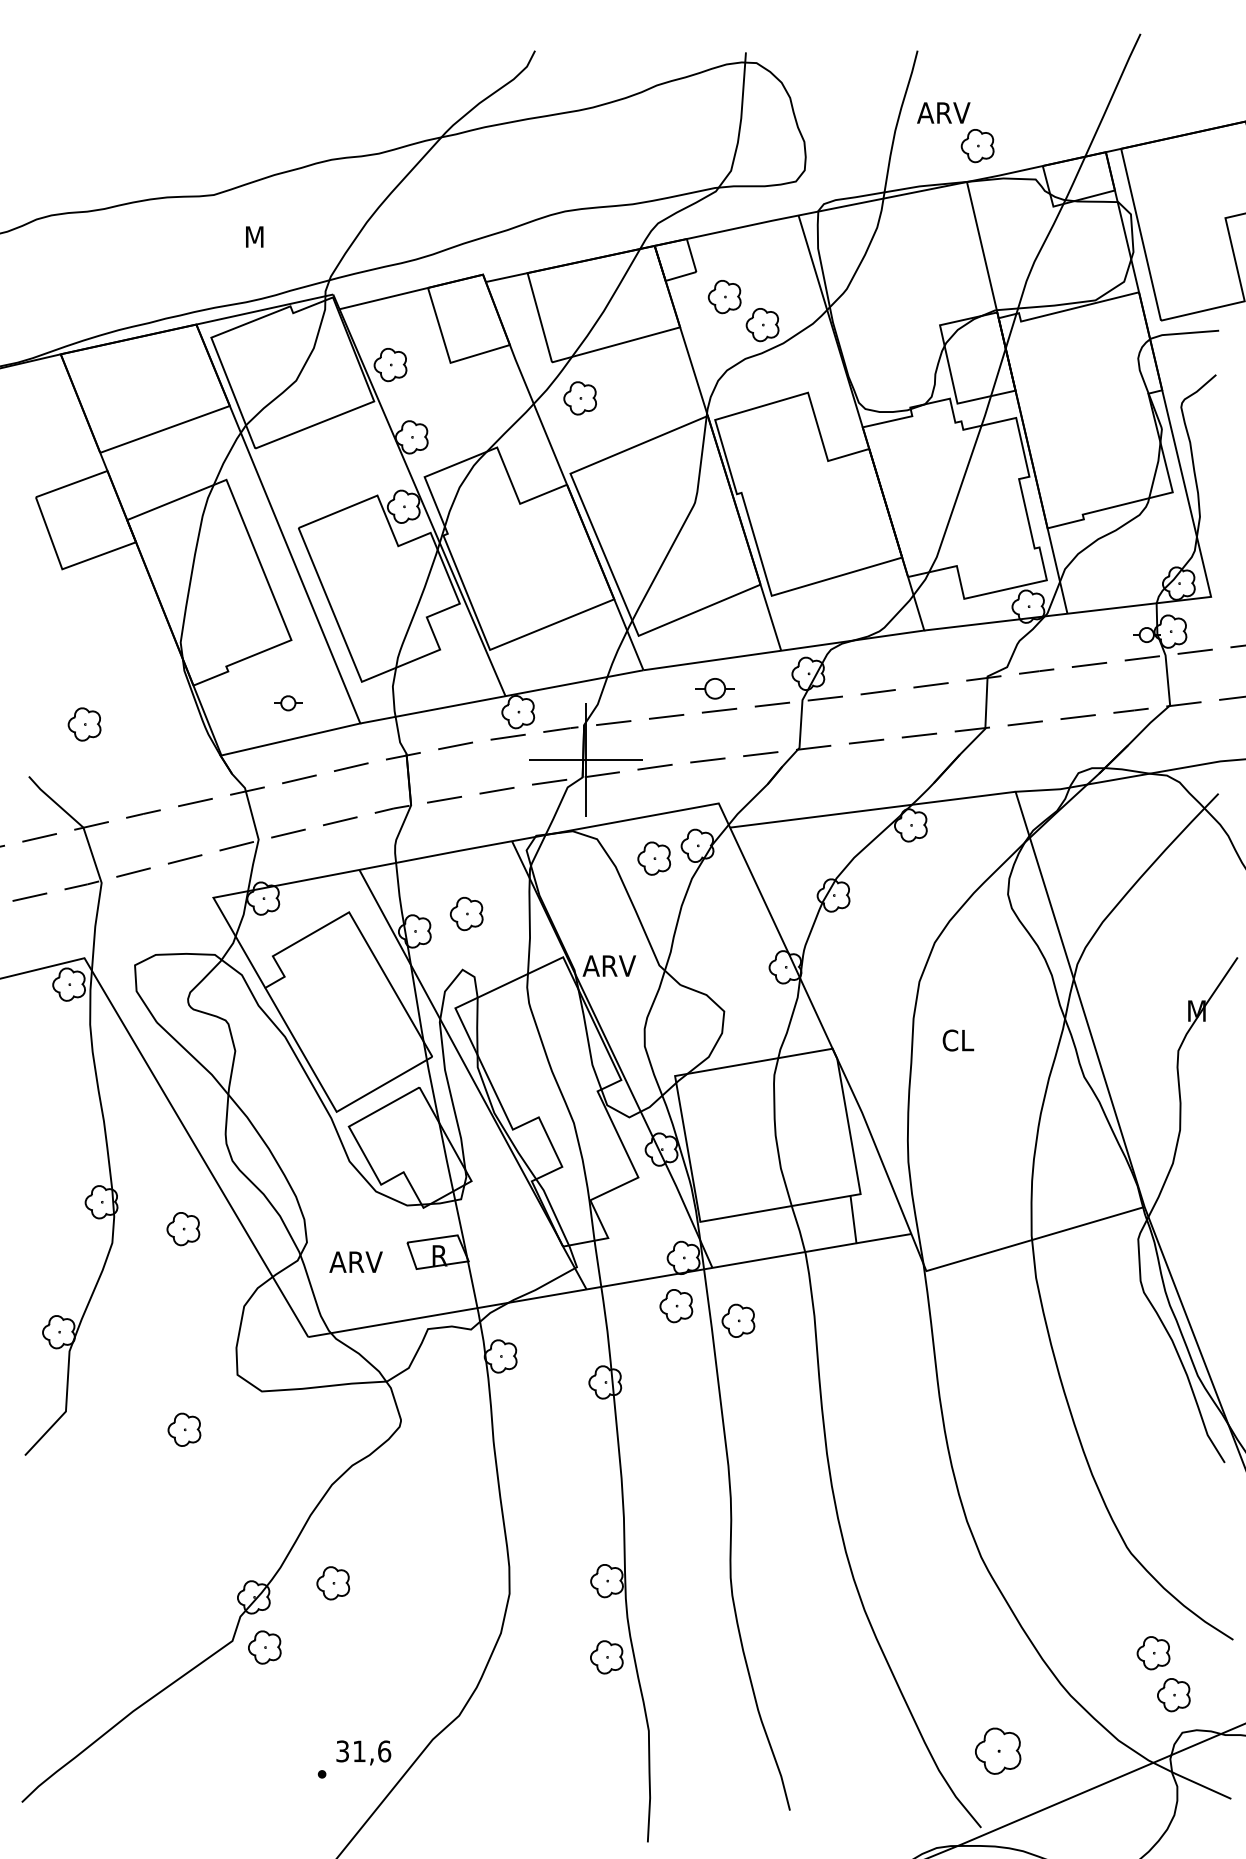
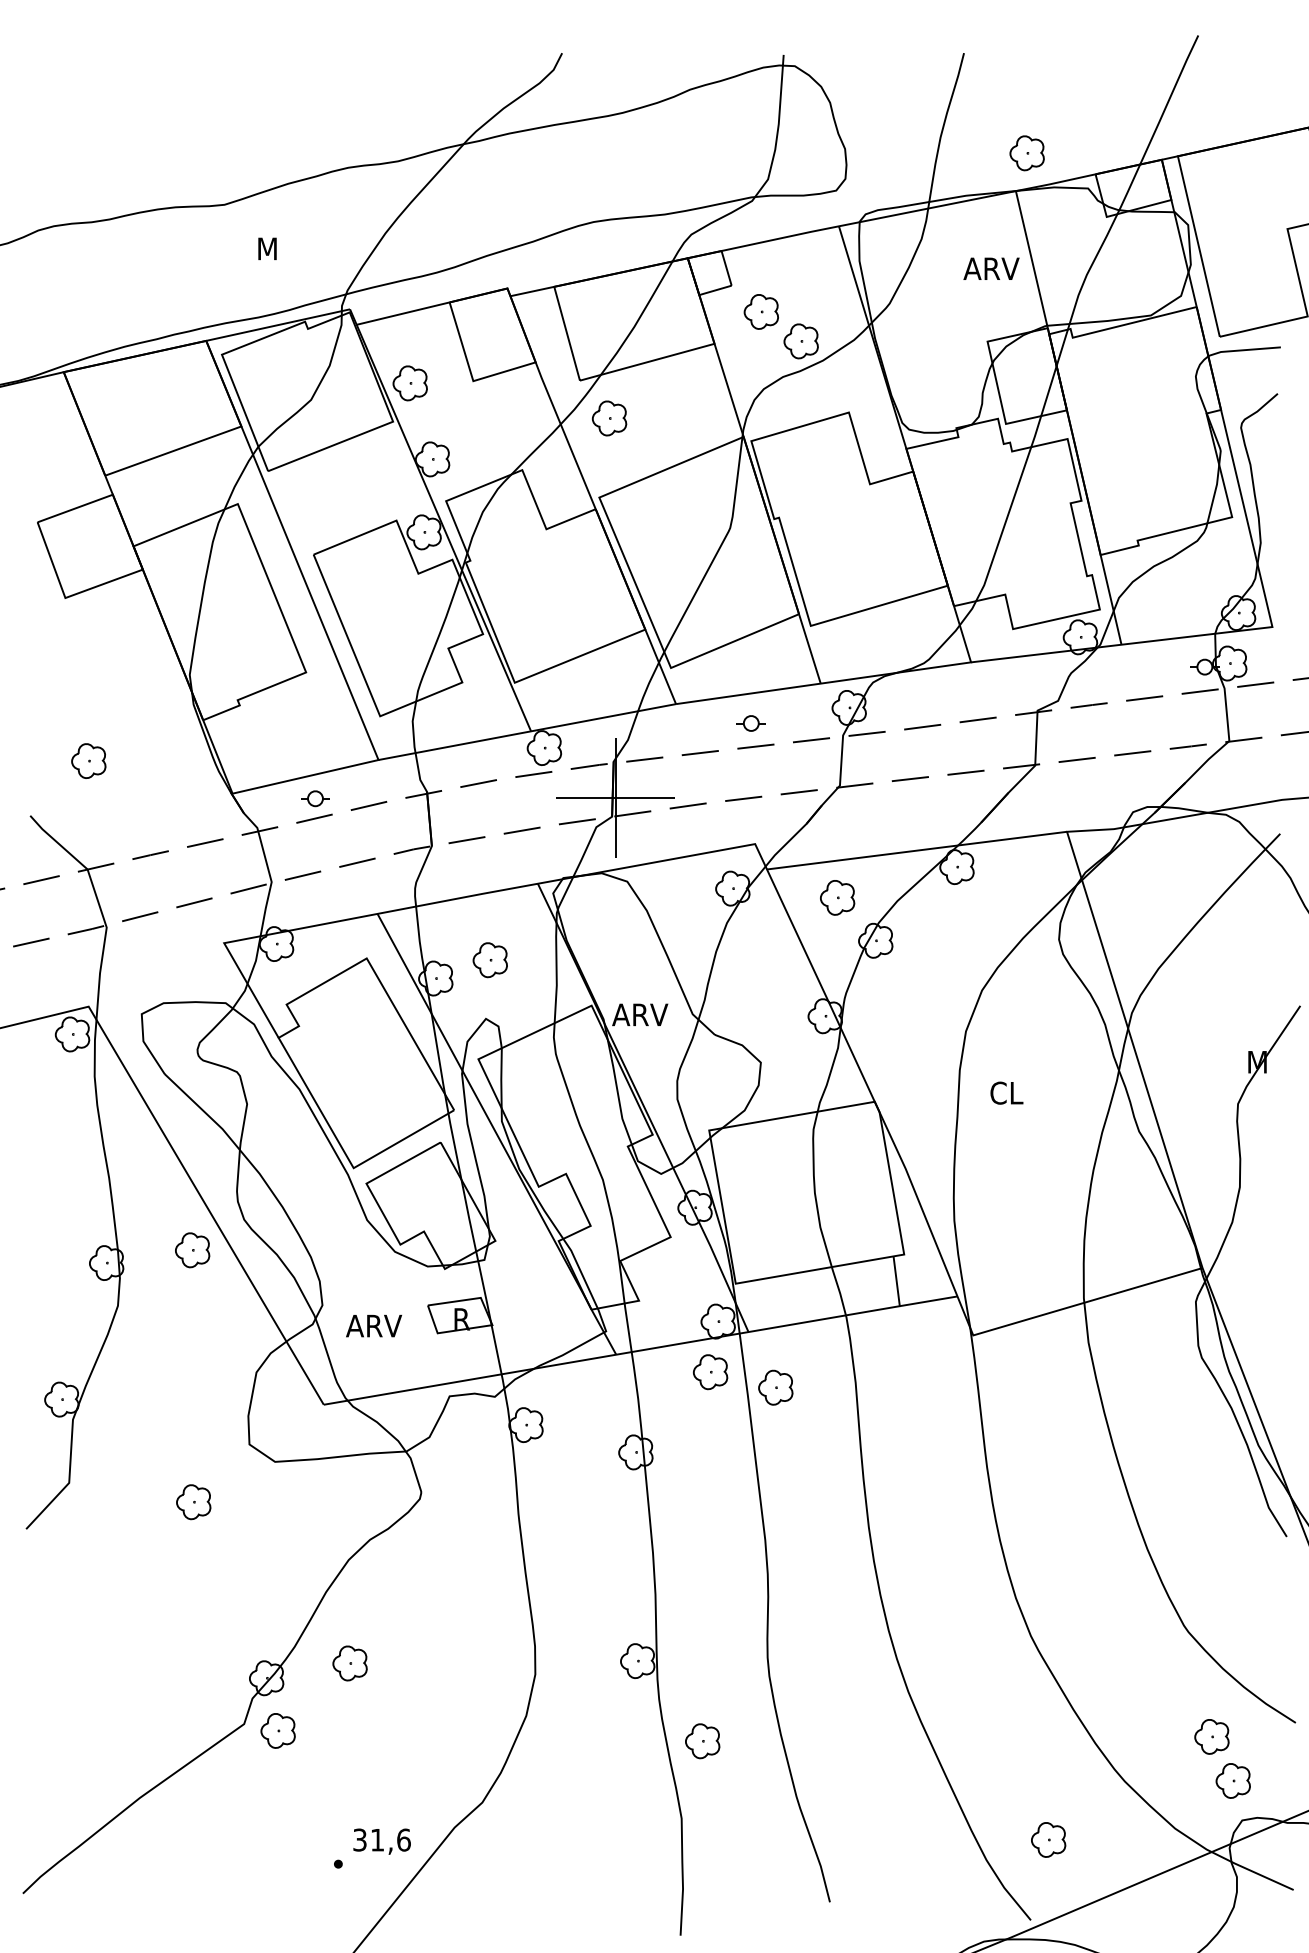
text: (943, 112) -> (991, 268), moved
part: (714, 688) -> (750, 723), size x0.71
part: (288, 703) -> (315, 798), moved
part: (654, 858) -> (837, 897), moved
part: (183, 1229) -> (192, 1250), moved
part: (606, 1657) -> (702, 1741), moved
part: (997, 1751) -> (1047, 1840), size x0.71

